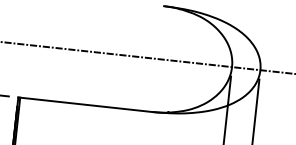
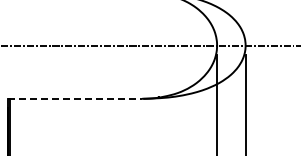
line: (85, 104) -> (75, 98), solid -> dashed

